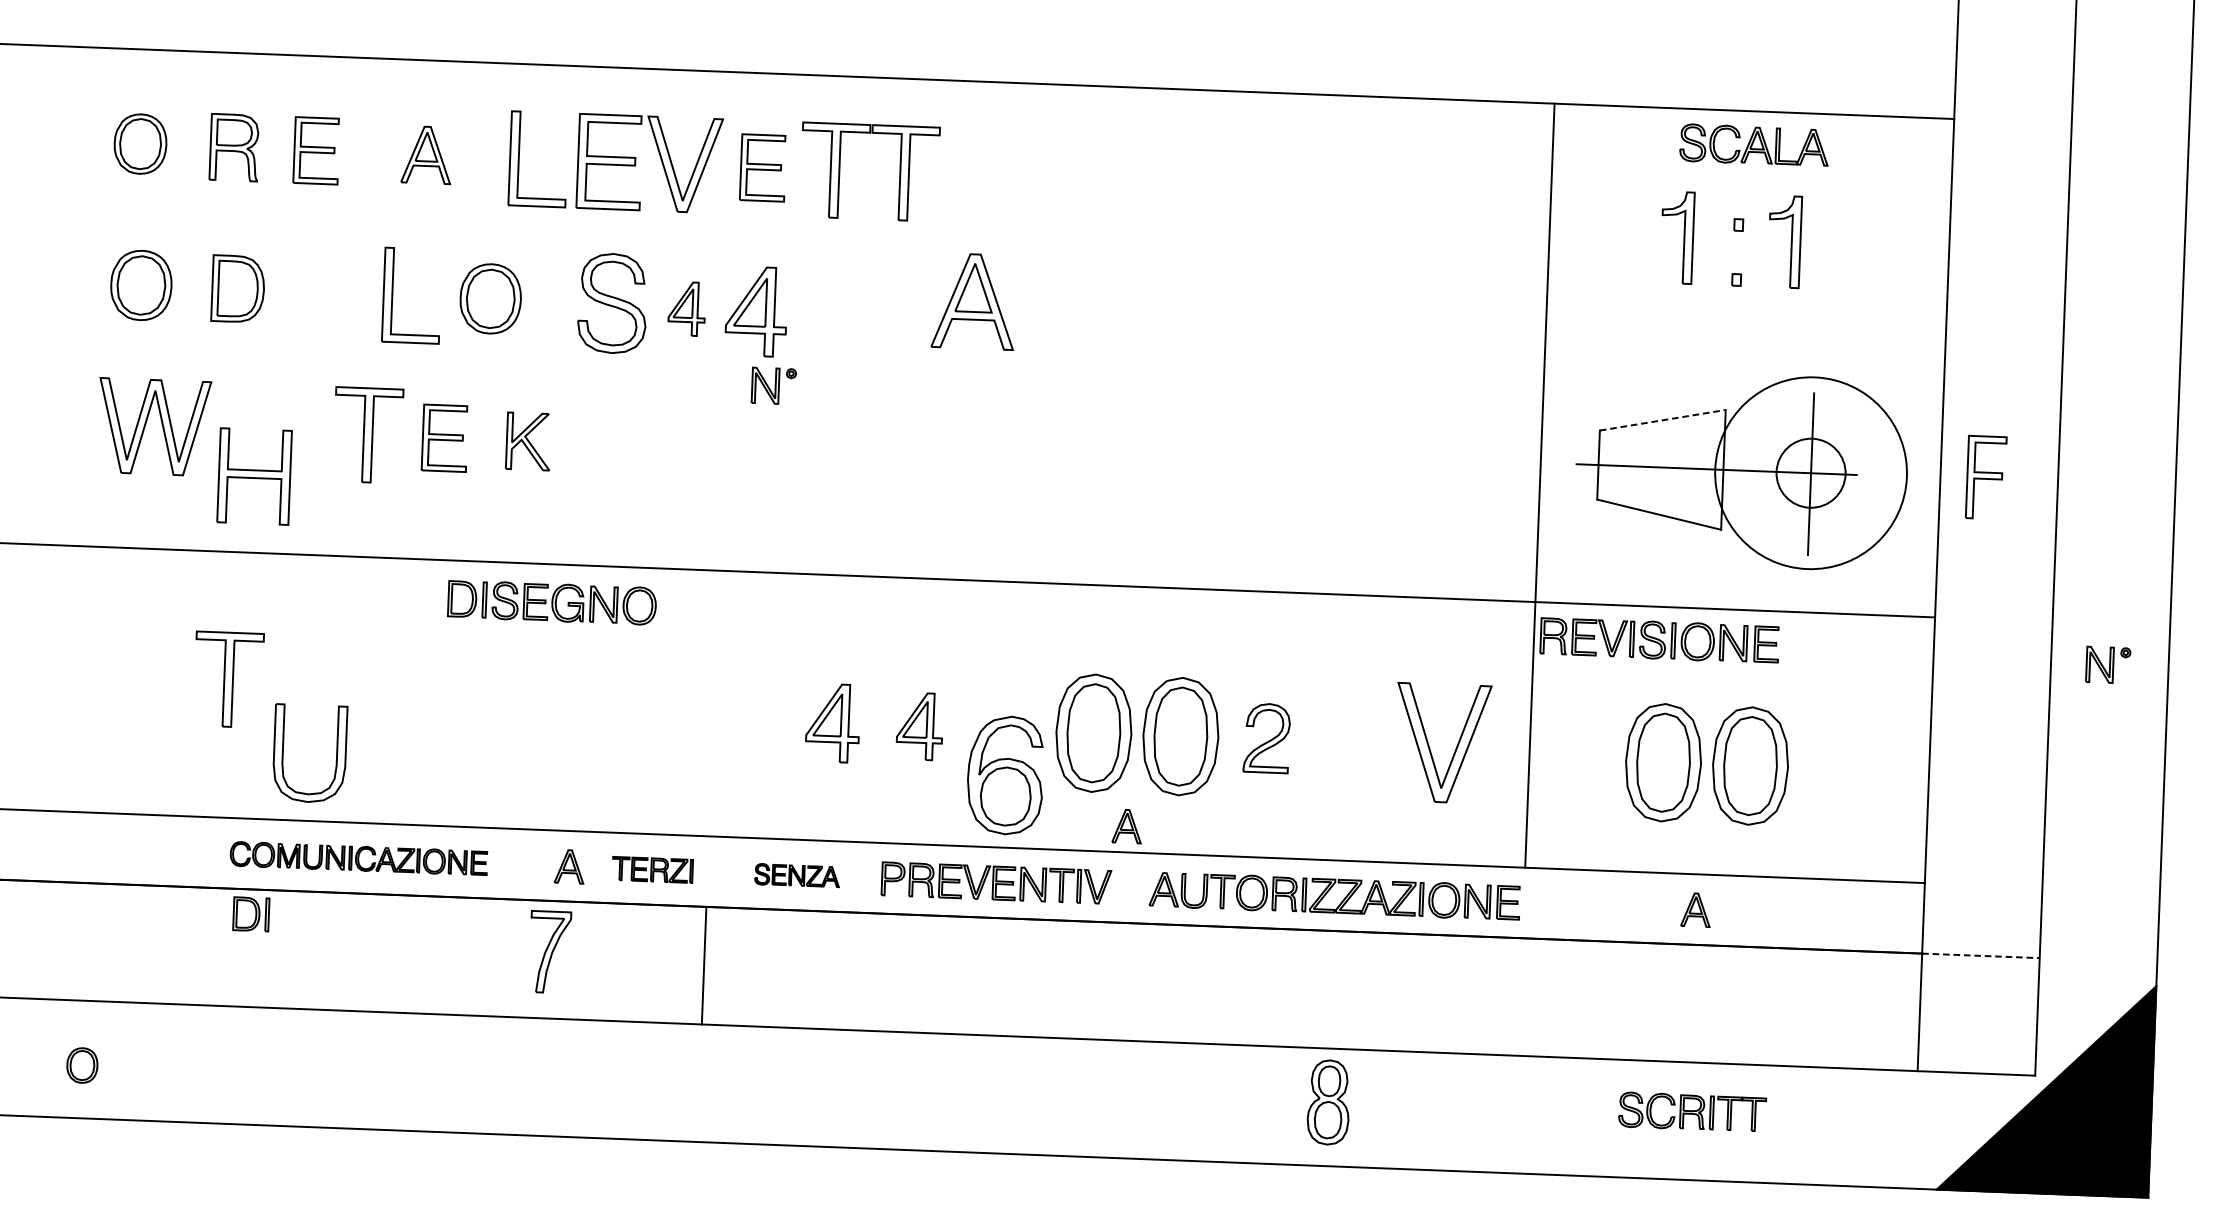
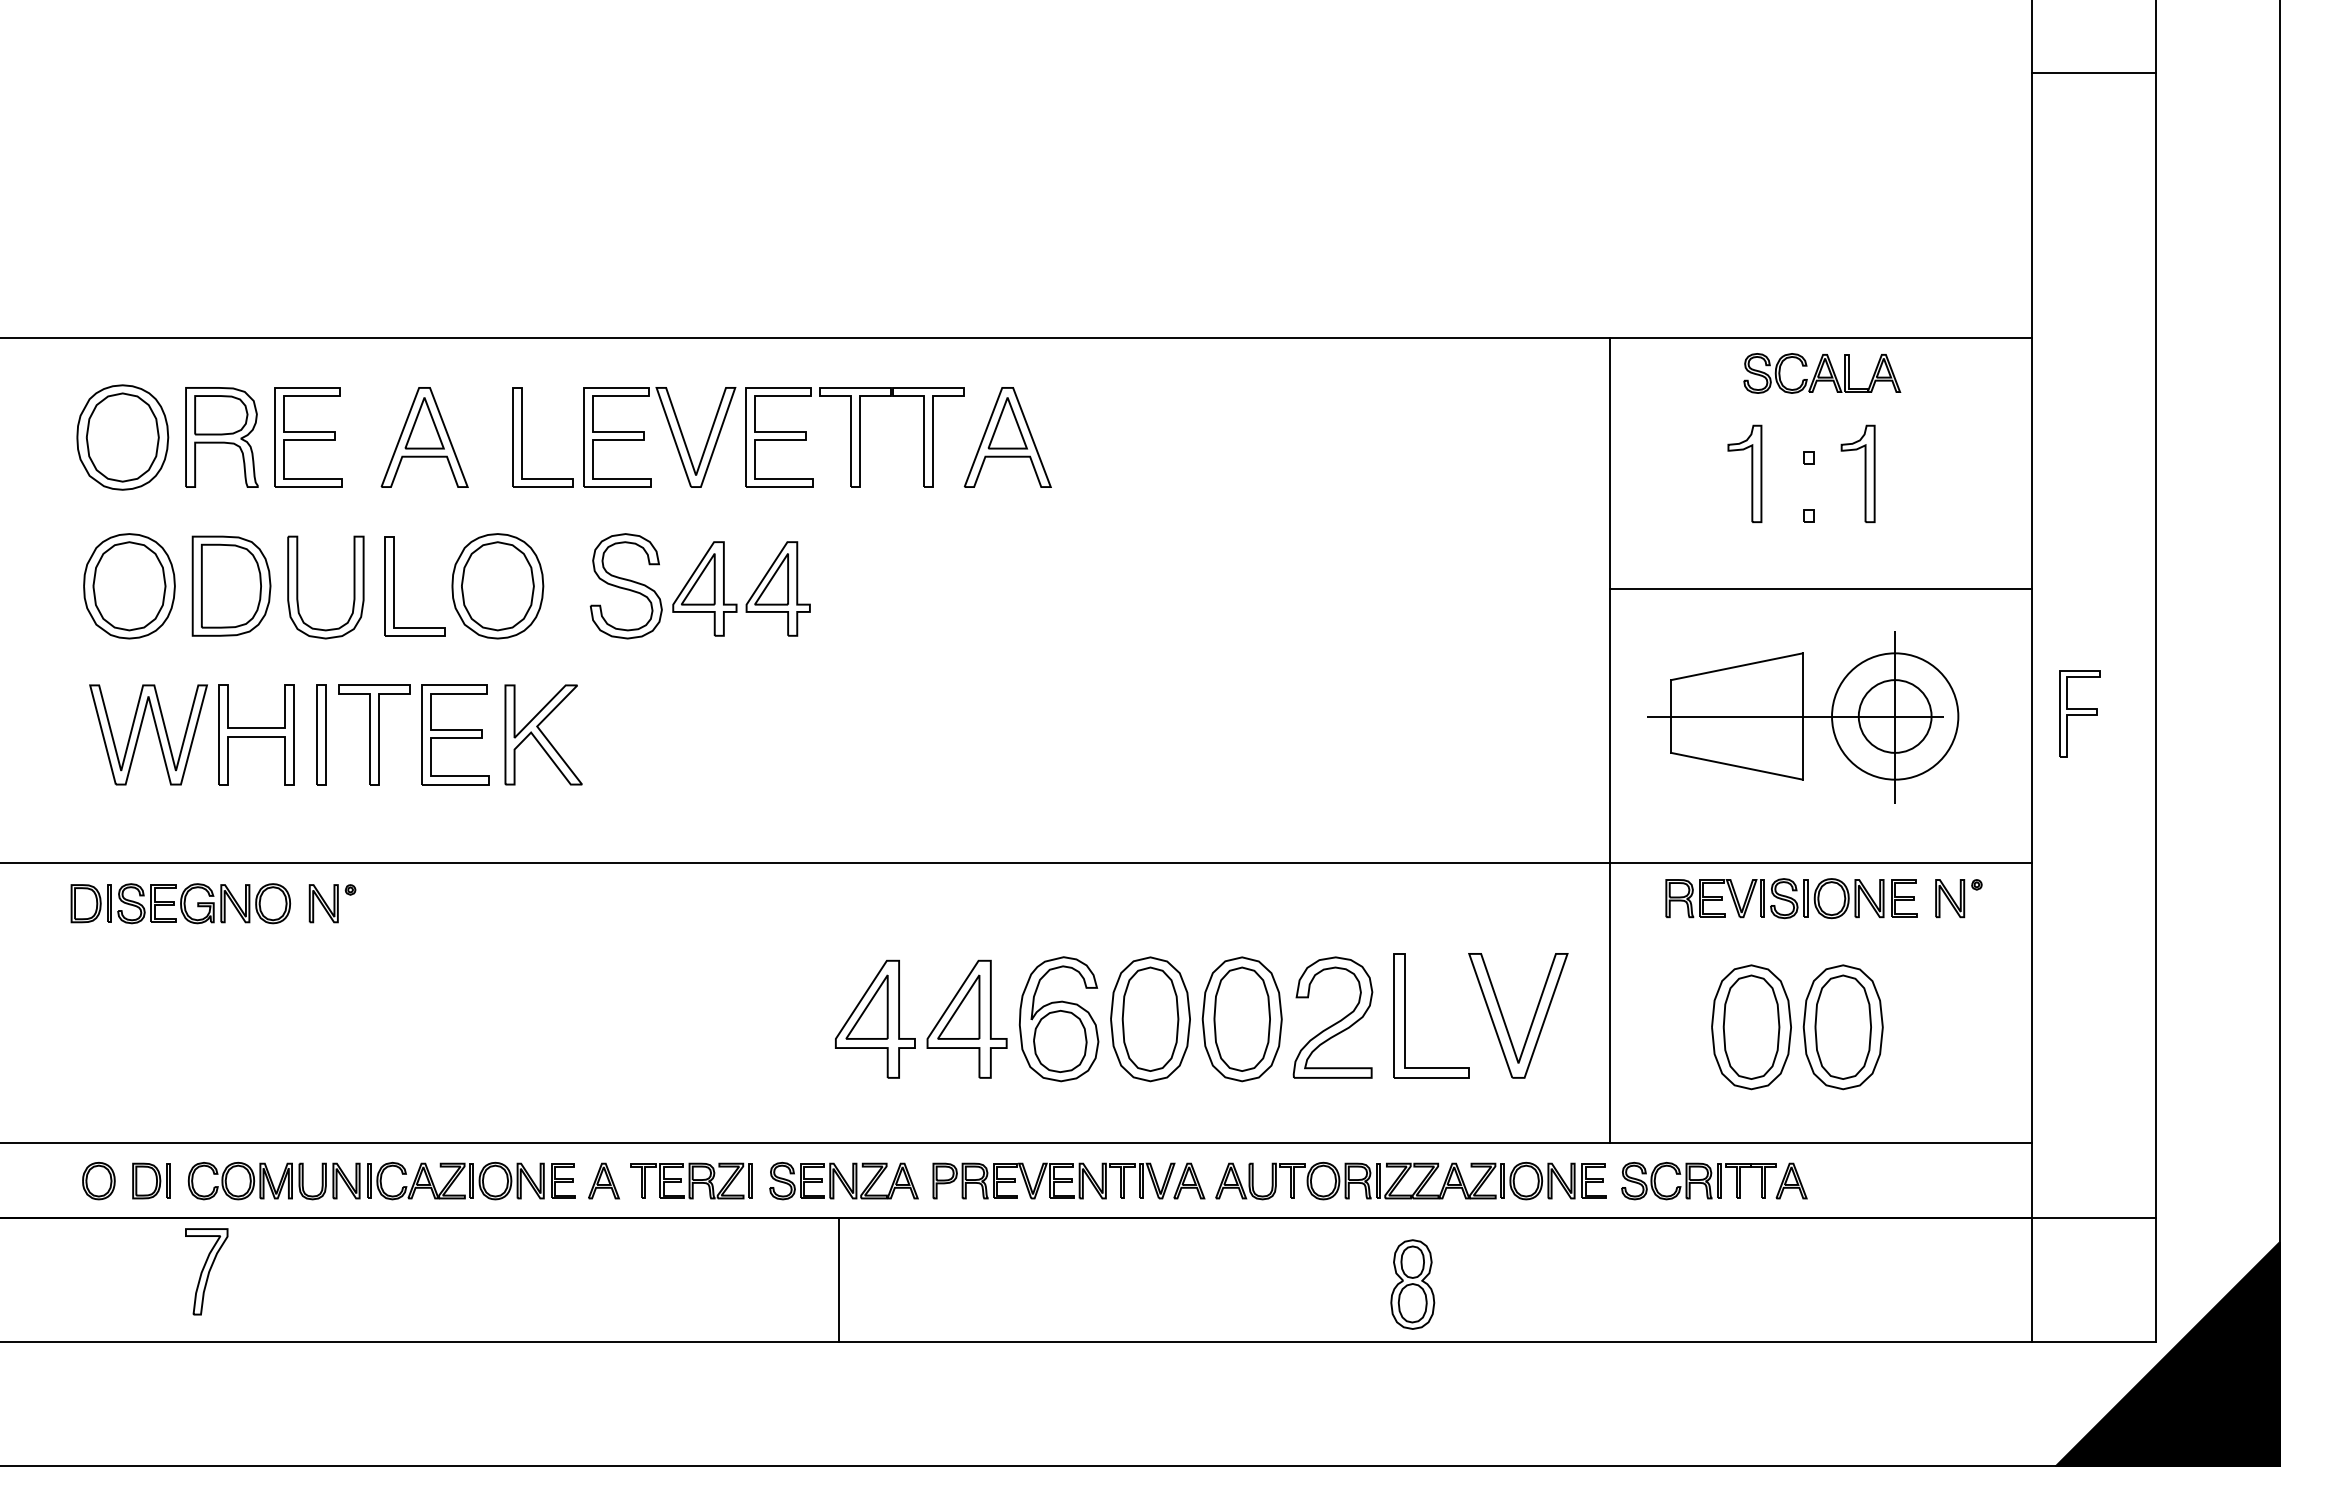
part: (140, 144) -> (122, 437), size x1.67
part: (234, 147) -> (221, 437), size x1.43
part: (316, 150) -> (308, 437), size x1.43
part: (426, 155) -> (424, 437), size x1.67
part: (763, 168) -> (779, 437), size x1.43
part: (141, 285) -> (129, 586), size x1.43
part: (238, 288) -> (231, 585), size x1.43
part: (490, 299) -> (497, 586), size x1.43
part: (973, 301) -> (1007, 437), moved
part: (686, 308) -> (704, 588), size x1.67
line: (1744, 349) -> (1820, 588), added
part: (773, 385) -> (332, 903), moved
line: (1663, 420) -> (1737, 666), dashed -> solid
part: (318, 432) -> (321, 734), added
part: (445, 437) -> (455, 734), size x1.43
part: (528, 441) -> (543, 734), size x1.67
circle: (1811, 473) -> (1895, 716), size x0.62
part: (254, 476) -> (256, 734), moved
part: (551, 602) -> (180, 903), moved
part: (1659, 640) -> (1791, 898), moved
part: (2107, 665) -> (1958, 898), moved
part: (228, 679) -> (237, 997), removed
part: (833, 722) -> (875, 1018), size x1.43
part: (919, 725) -> (966, 1018), size x1.67
part: (1266, 738) -> (1332, 1017), size x1.67
part: (1335, 738) -> (1405, 1015), added
part: (283, 752) -> (298, 587), moved
part: (1004, 775) -> (1058, 1019), moved
part: (1127, 825) -> (1189, 1180), moved
part: (358, 858) -> (381, 1180), size x1.43
part: (652, 869) -> (691, 1180), size x1.43
part: (796, 875) -> (843, 1181), size x1.67
part: (251, 913) -> (151, 1180), moved
part: (549, 951) -> (206, 1271), moved
line: (1980, 955) -> (2093, 1217), dashed -> solid
line: (704, 965) -> (838, 1279), moved
part: (81, 1065) -> (98, 1181), moved
part: (1328, 1102) -> (1412, 1284), moved
part: (1691, 1112) -> (1698, 1181), moved

